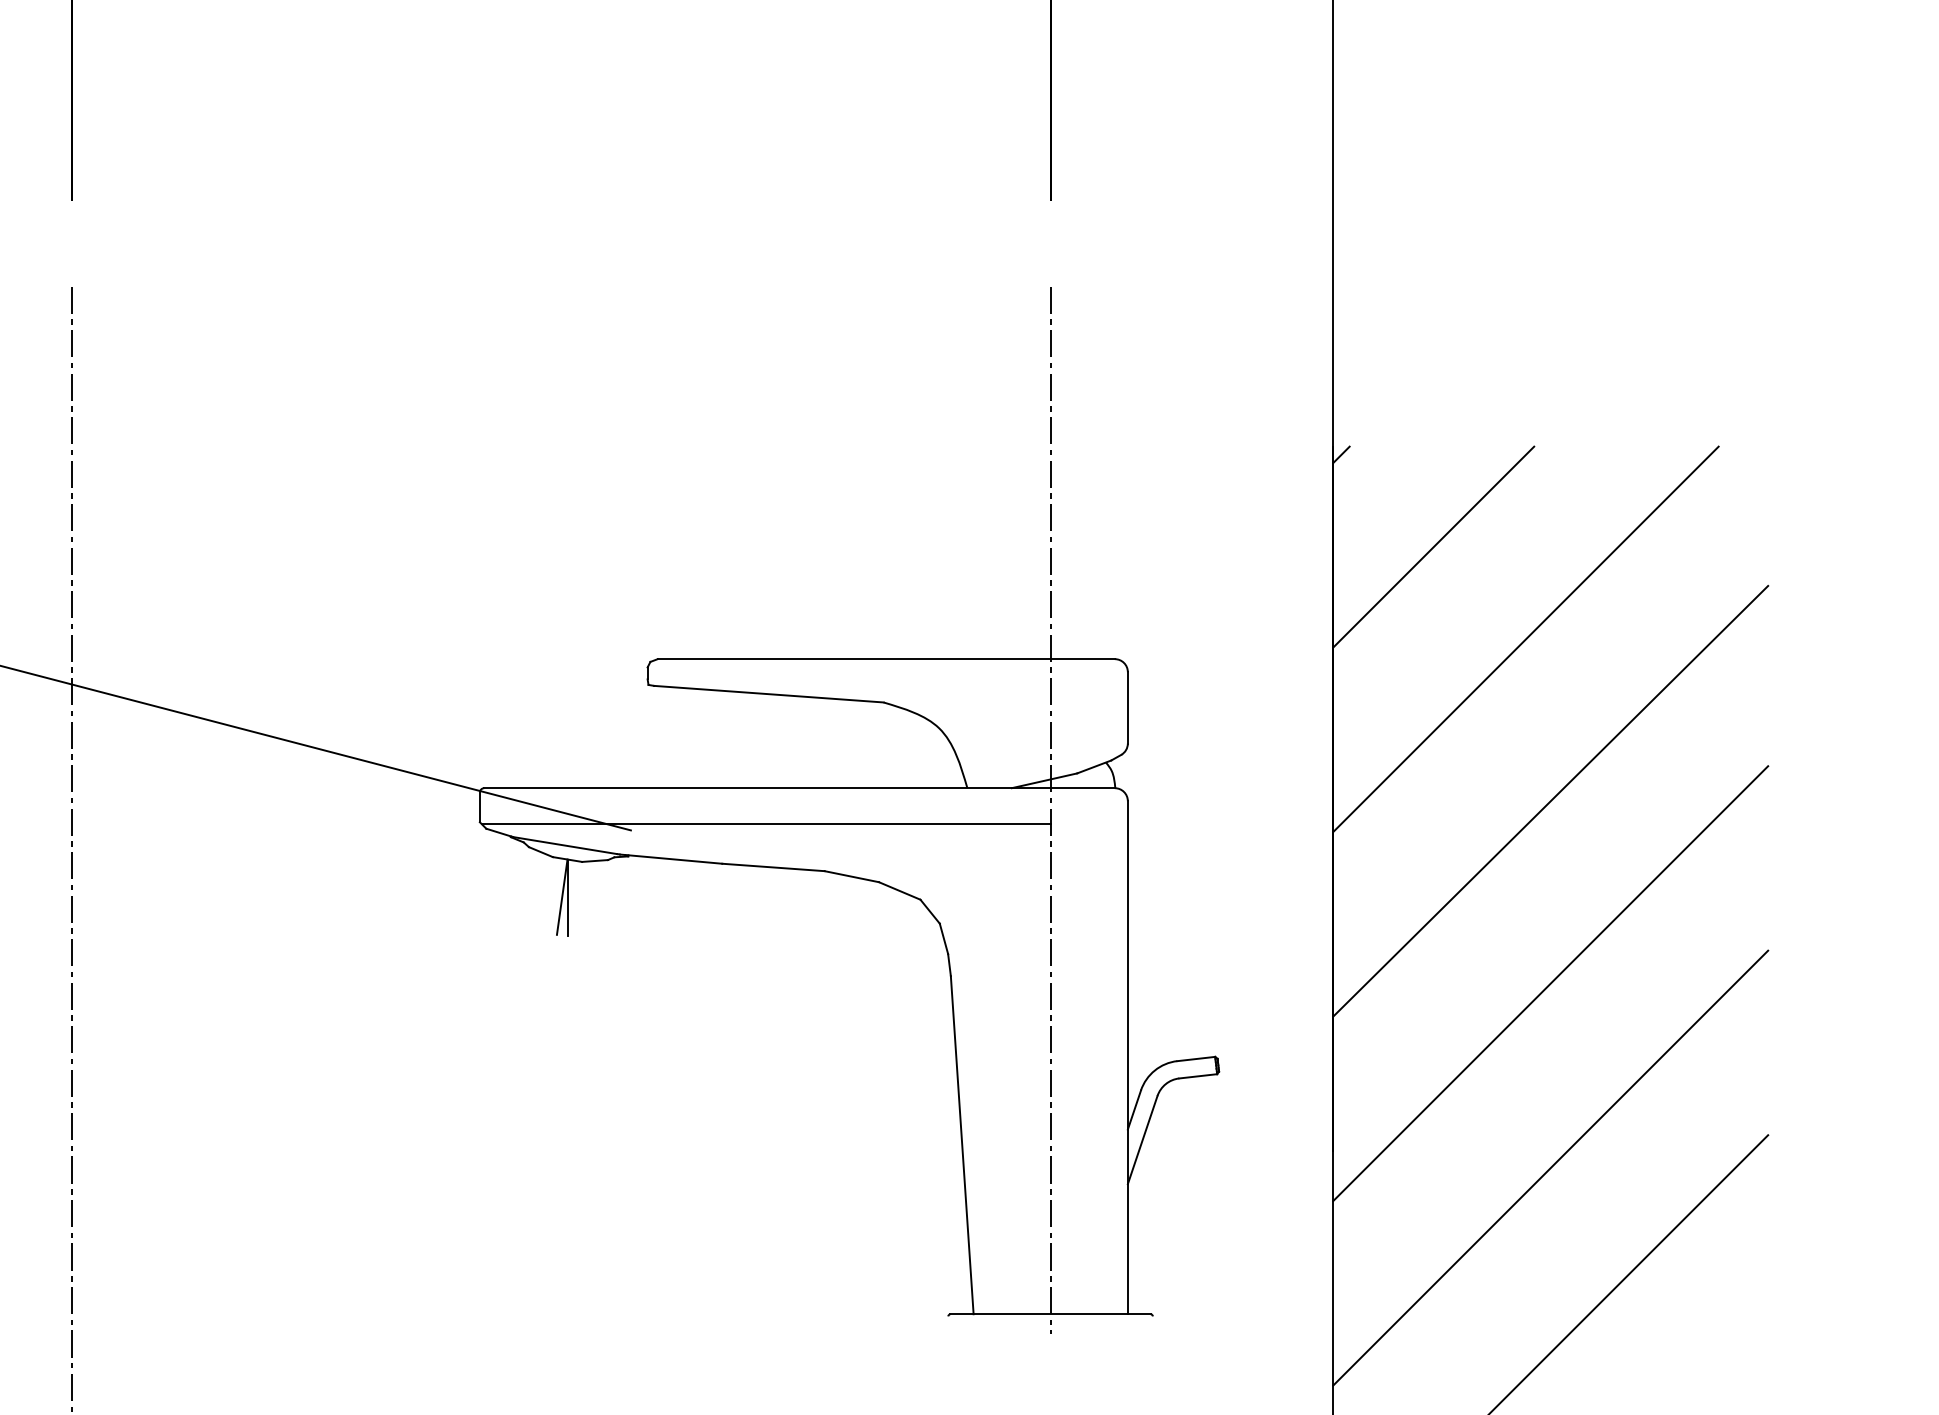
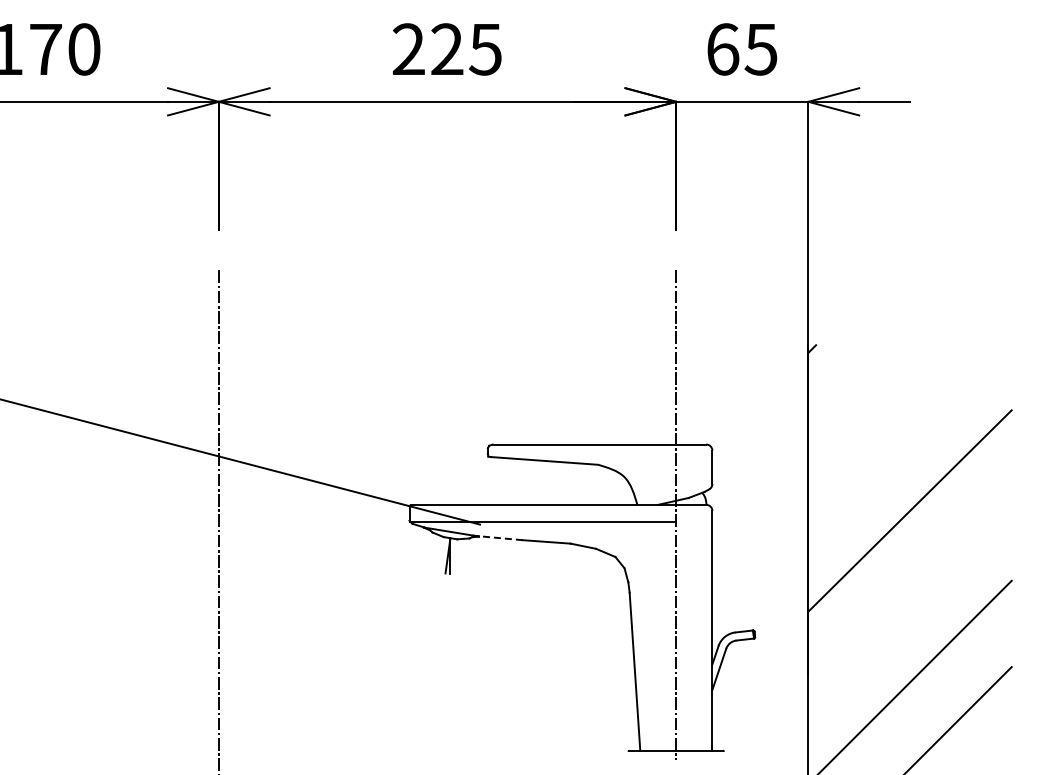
line: (1433, 547) -> (855, 392), removed
line: (1525, 639) -> (898, 435), removed
line: (674, 860) -> (500, 538), solid -> dashed
line: (1549, 982) -> (909, 595), removed

